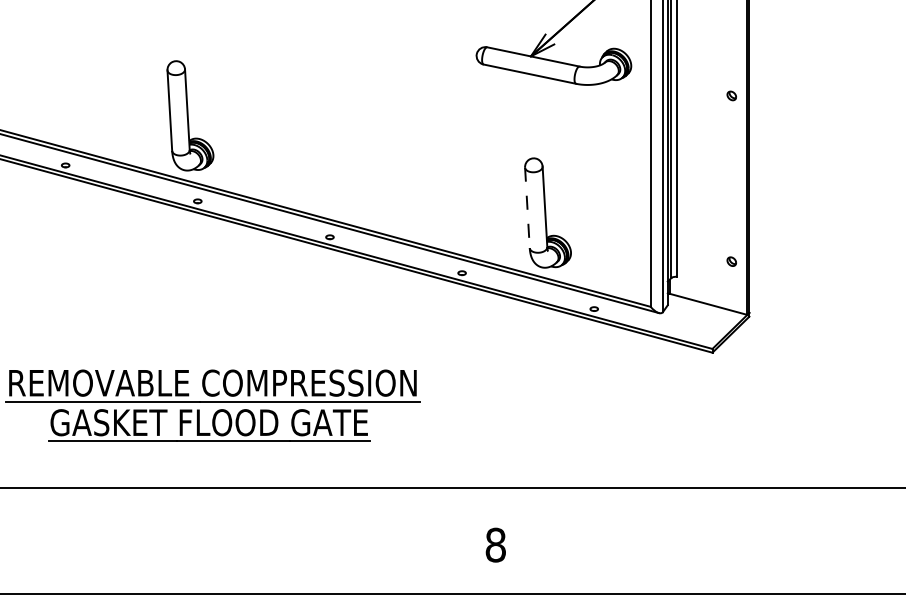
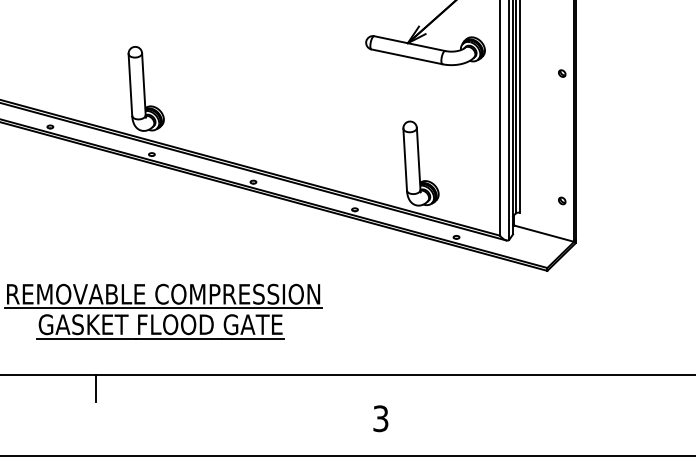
line: (527, 207) -> (405, 159), dashed -> solid
line: (124, 505) -> (95, 388), added
text: (495, 544) -> (380, 418), 8 -> 3

